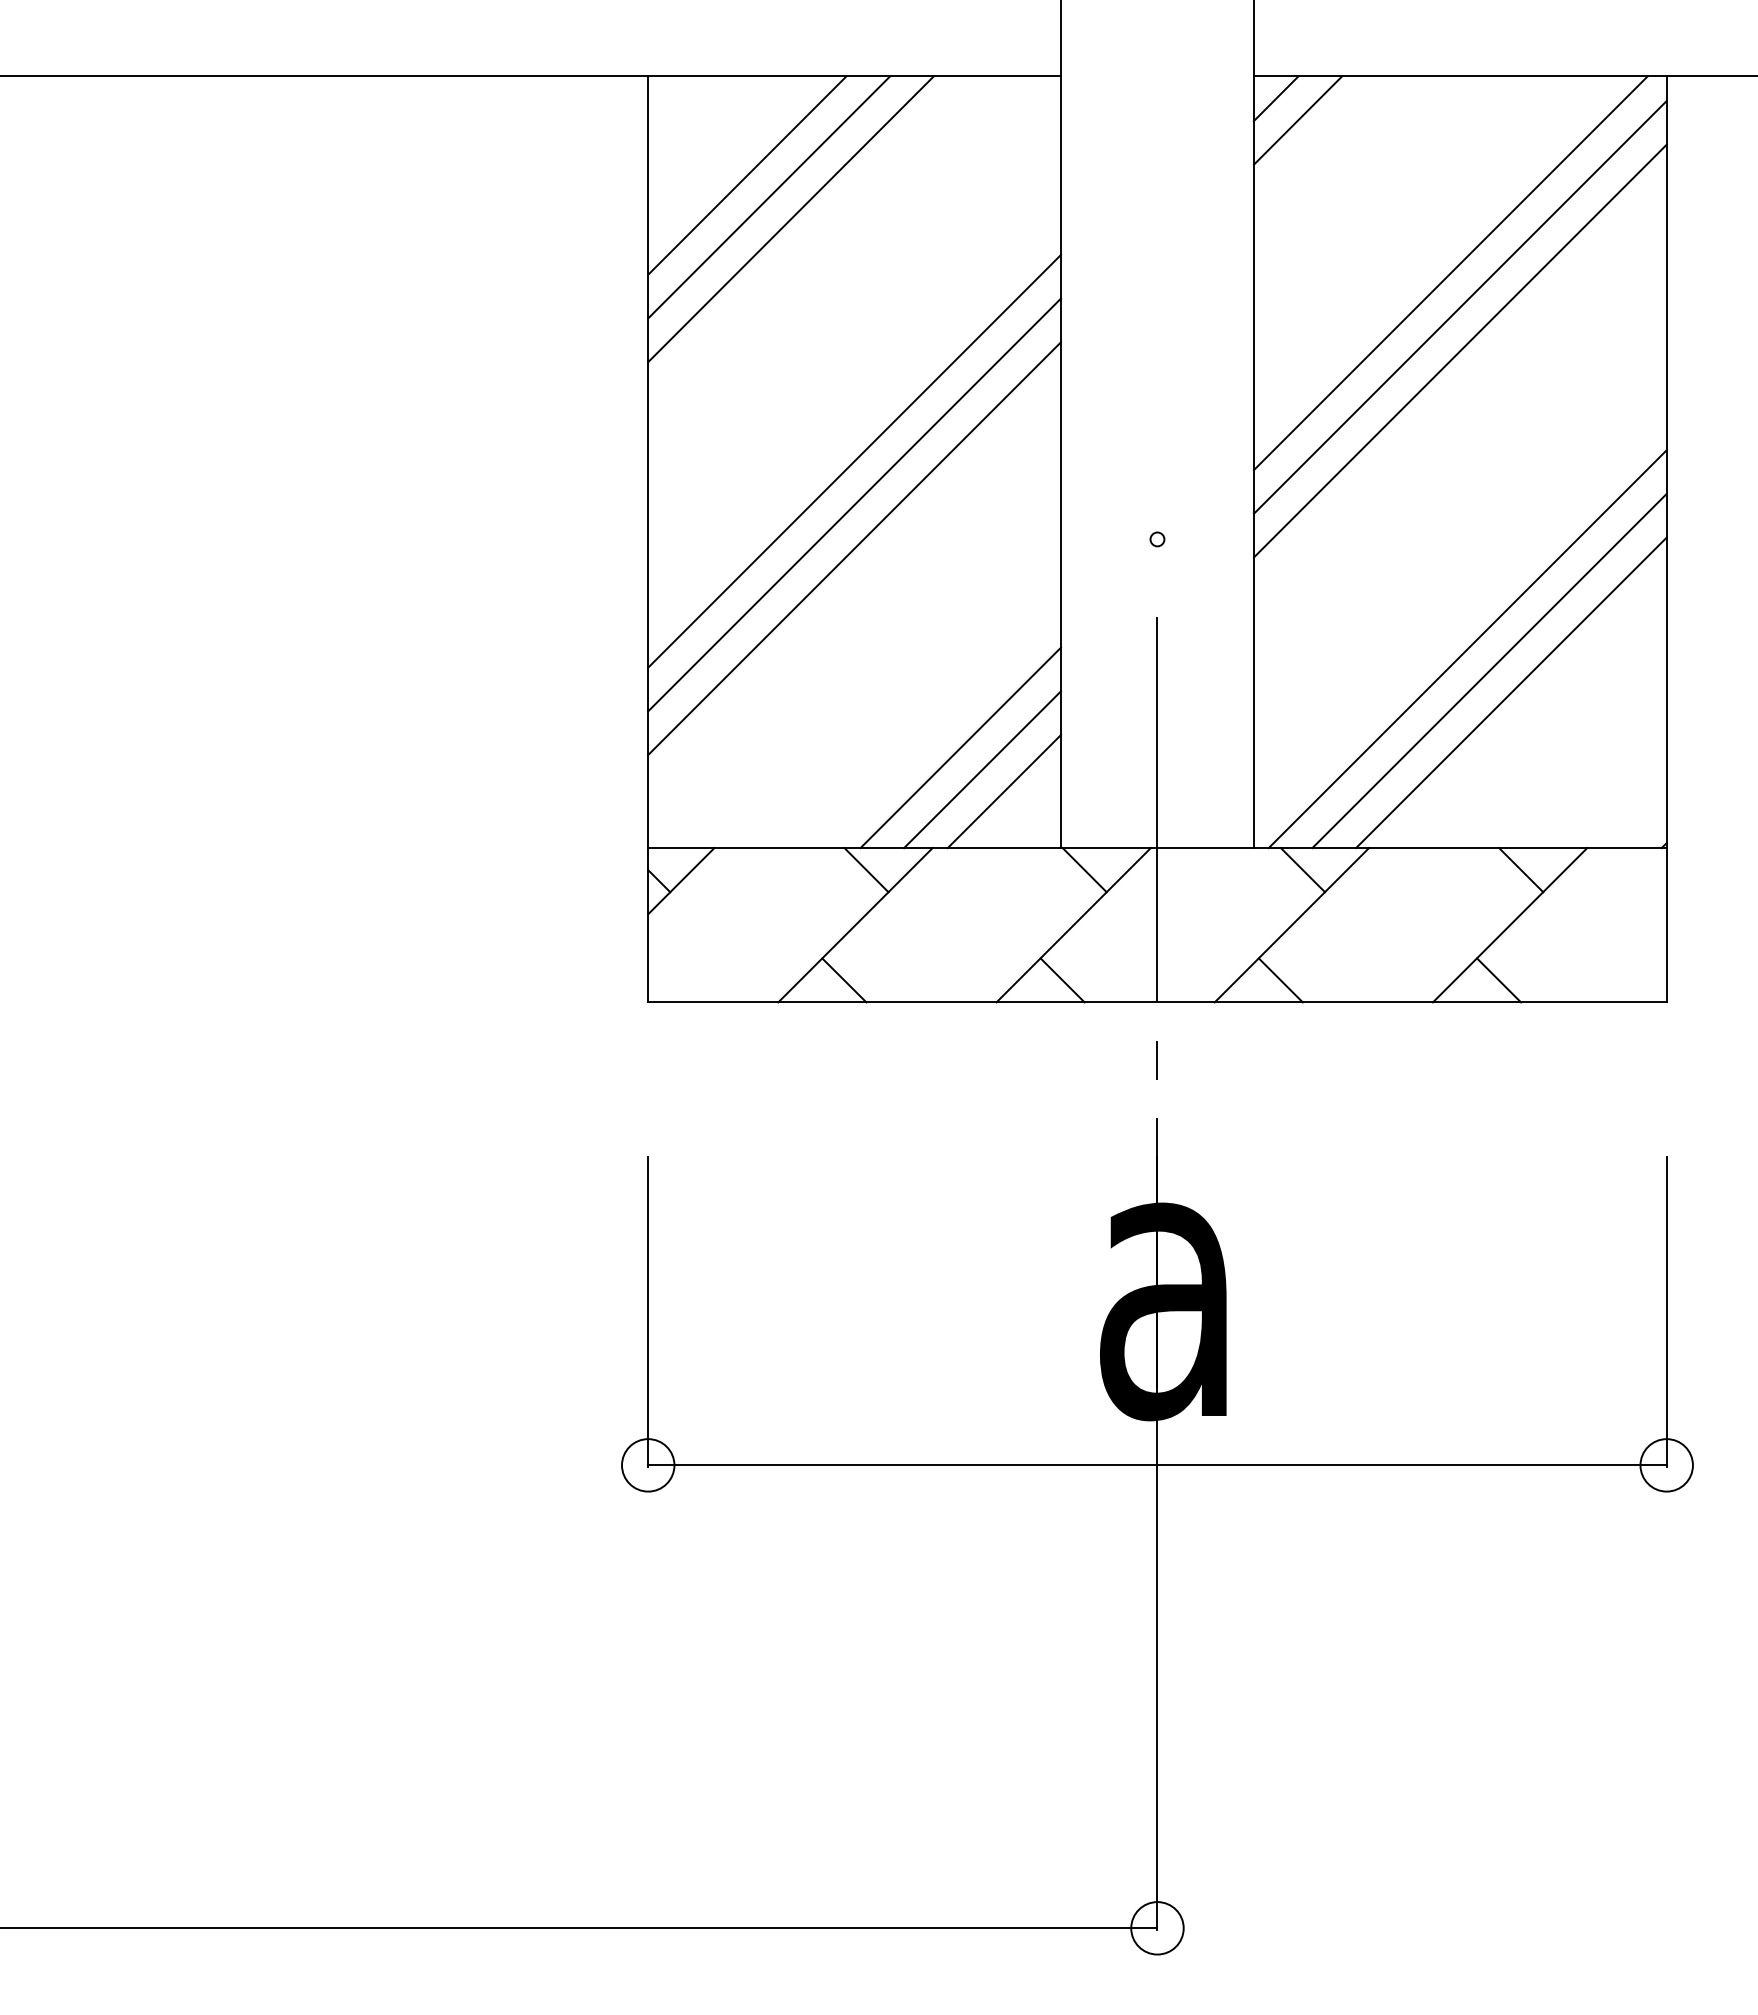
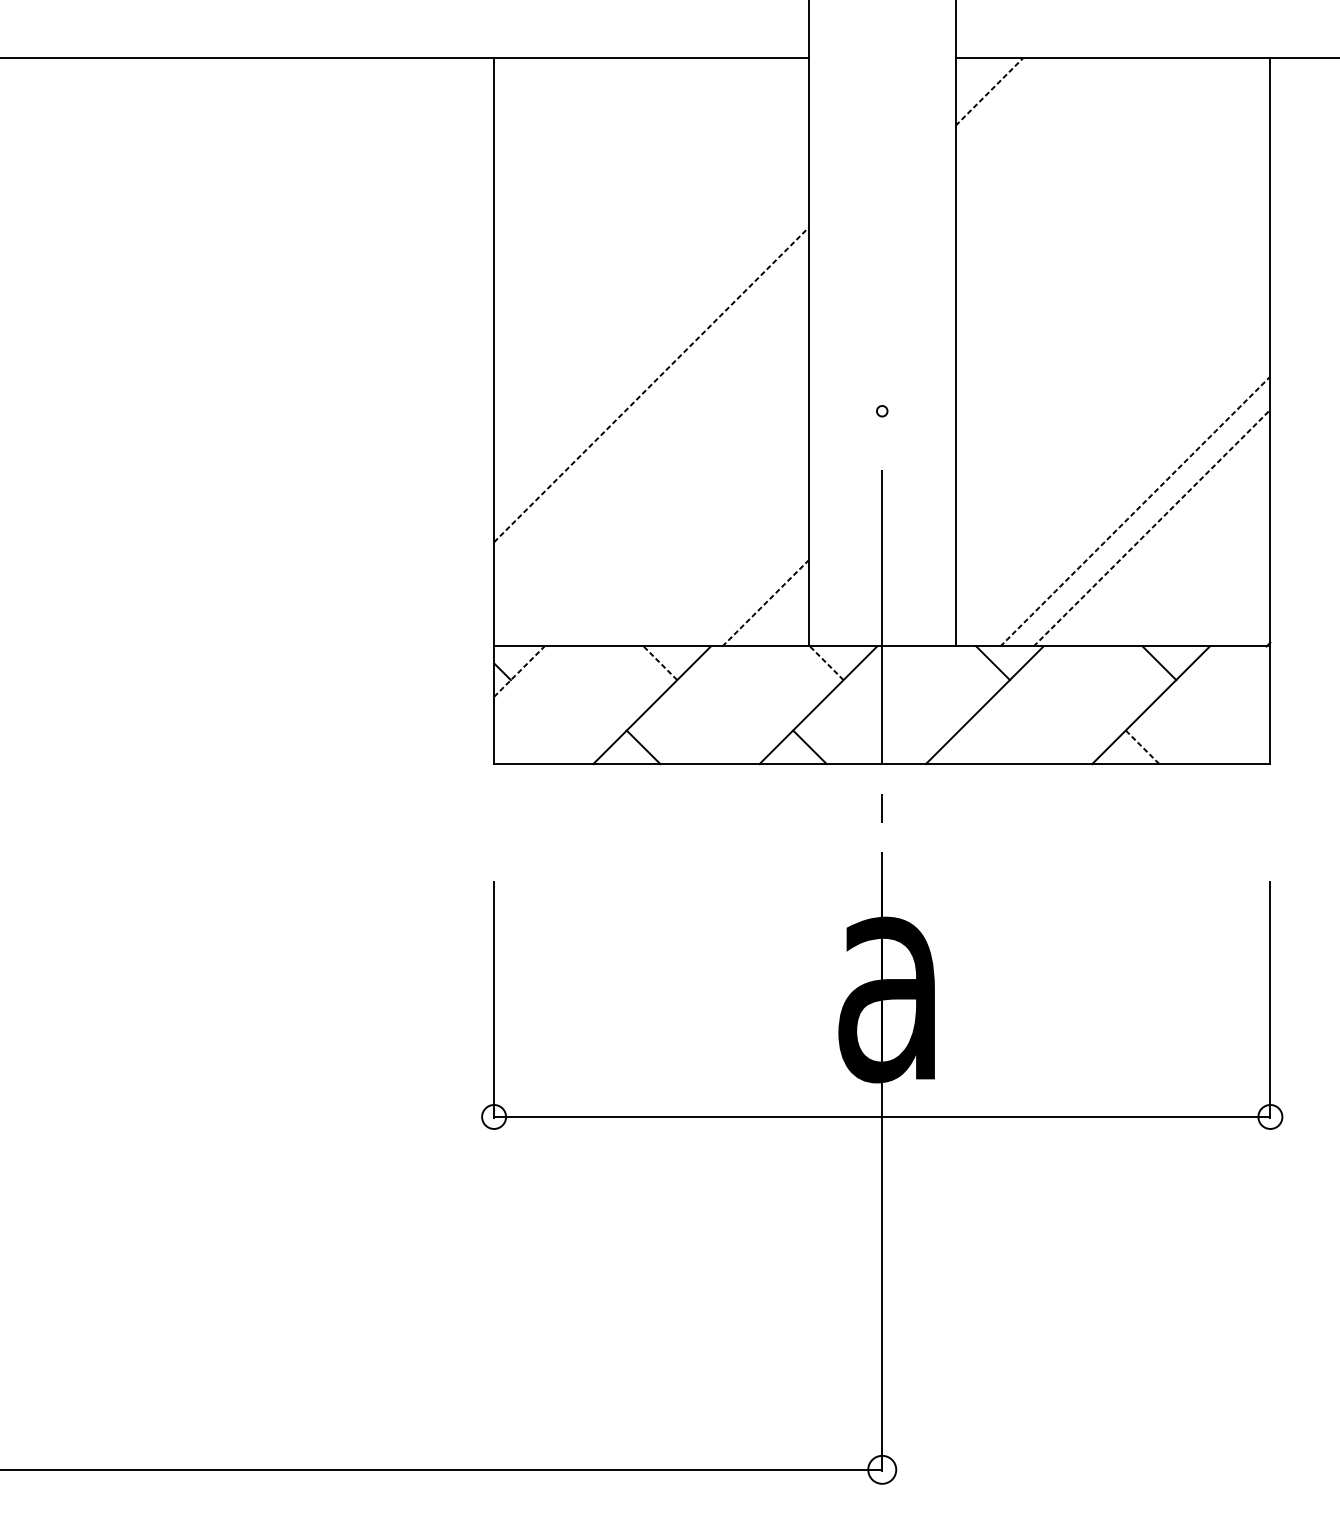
line: (1275, 98) -> (972, 75), removed
line: (1298, 120) -> (989, 91), solid -> dashed
line: (747, 175) -> (569, 133), removed
line: (769, 197) -> (586, 150), removed
line: (790, 219) -> (602, 167), removed
line: (1450, 273) -> (1105, 208), removed
line: (1459, 307) -> (1112, 234), removed
line: (1459, 350) -> (1112, 267), removed
line: (854, 460) -> (651, 351), removed
line: (854, 504) -> (651, 384), solid -> dashed
line: (854, 548) -> (651, 418), removed
line: (1467, 649) -> (1118, 495), removed
line: (1489, 670) -> (1135, 511), solid -> dashed
line: (1511, 692) -> (1152, 527), solid -> dashed
line: (960, 747) -> (732, 569), removed
line: (982, 769) -> (748, 586), removed
line: (1004, 791) -> (765, 603), solid -> dashed
line: (866, 869) -> (660, 662), solid -> dashed
line: (1084, 869) -> (826, 662), solid -> dashed
line: (681, 881) -> (519, 671), solid -> dashed
line: (1280, 980) -> (976, 747), removed
line: (1499, 980) -> (1142, 747), solid -> dashed
circle: (647, 1465) -> (493, 1117), size x0.6
circle: (1666, 1465) -> (1270, 1117), size x0.6
circle: (1157, 1928) -> (882, 1469), size x0.7

